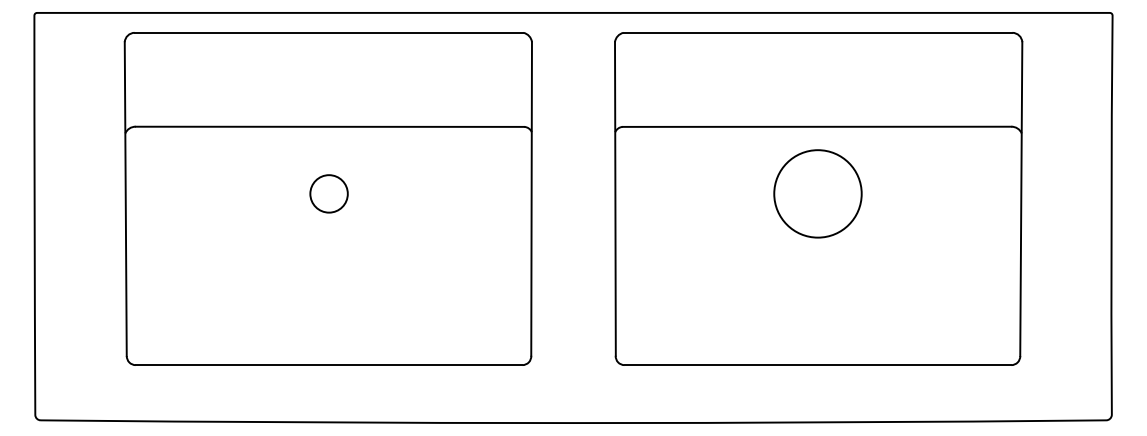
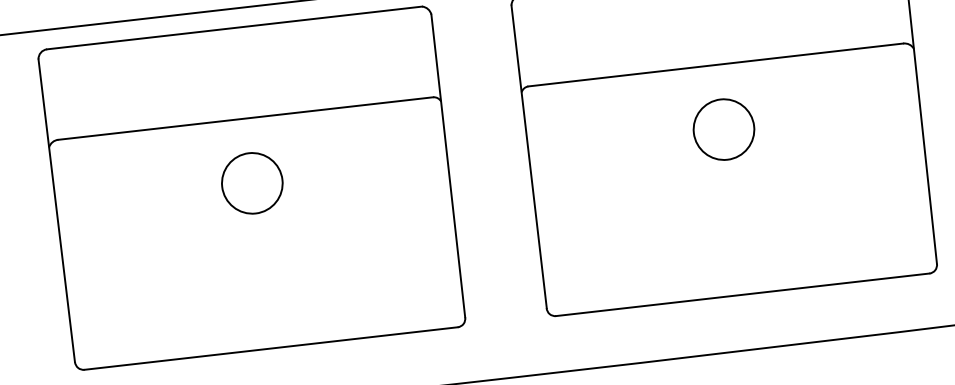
circle: (328, 193) -> (251, 183), size x1.67
circle: (817, 193) -> (723, 129), size x0.71

